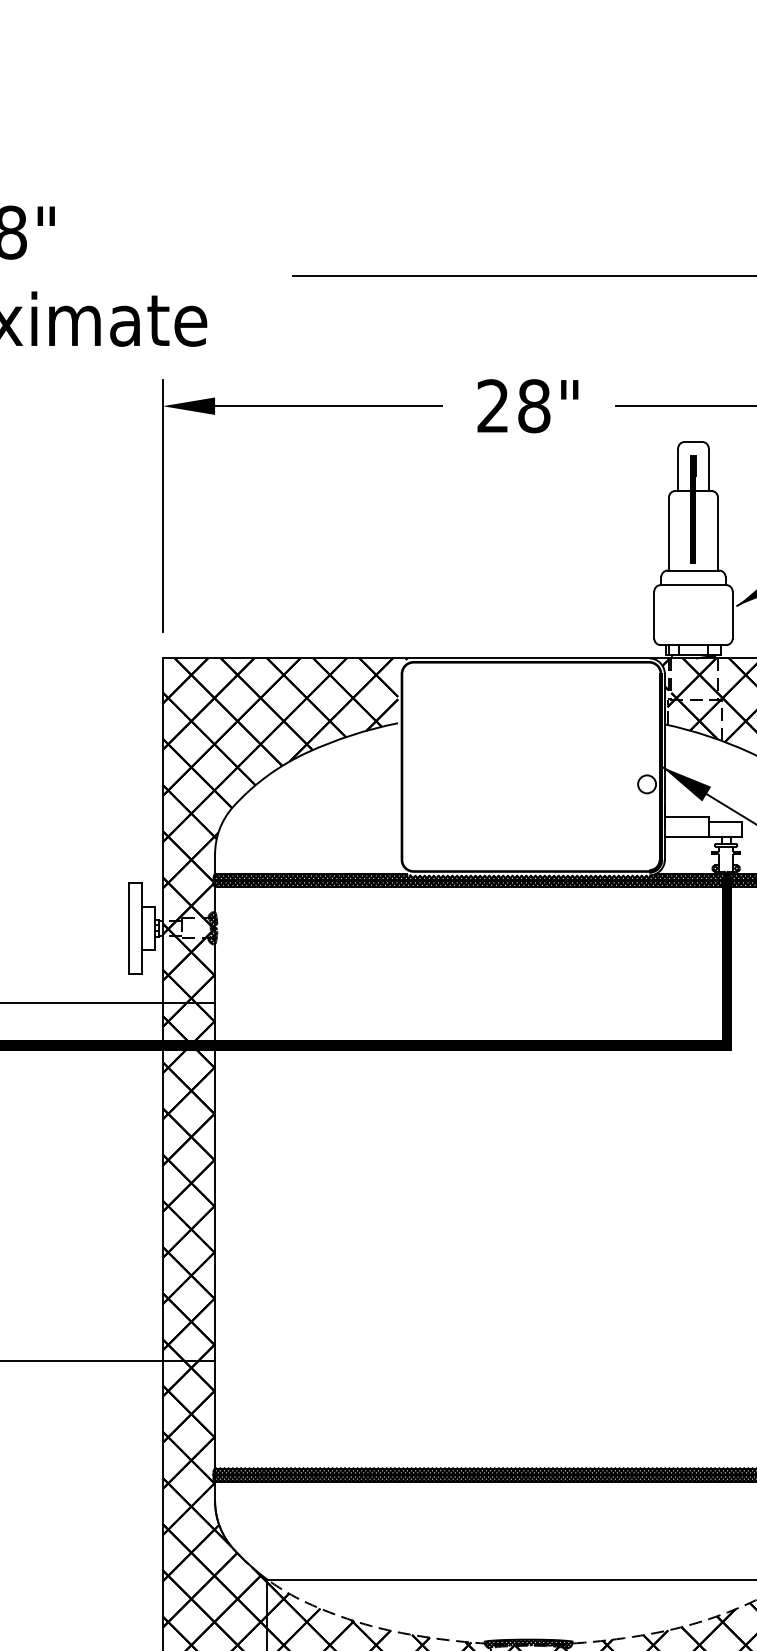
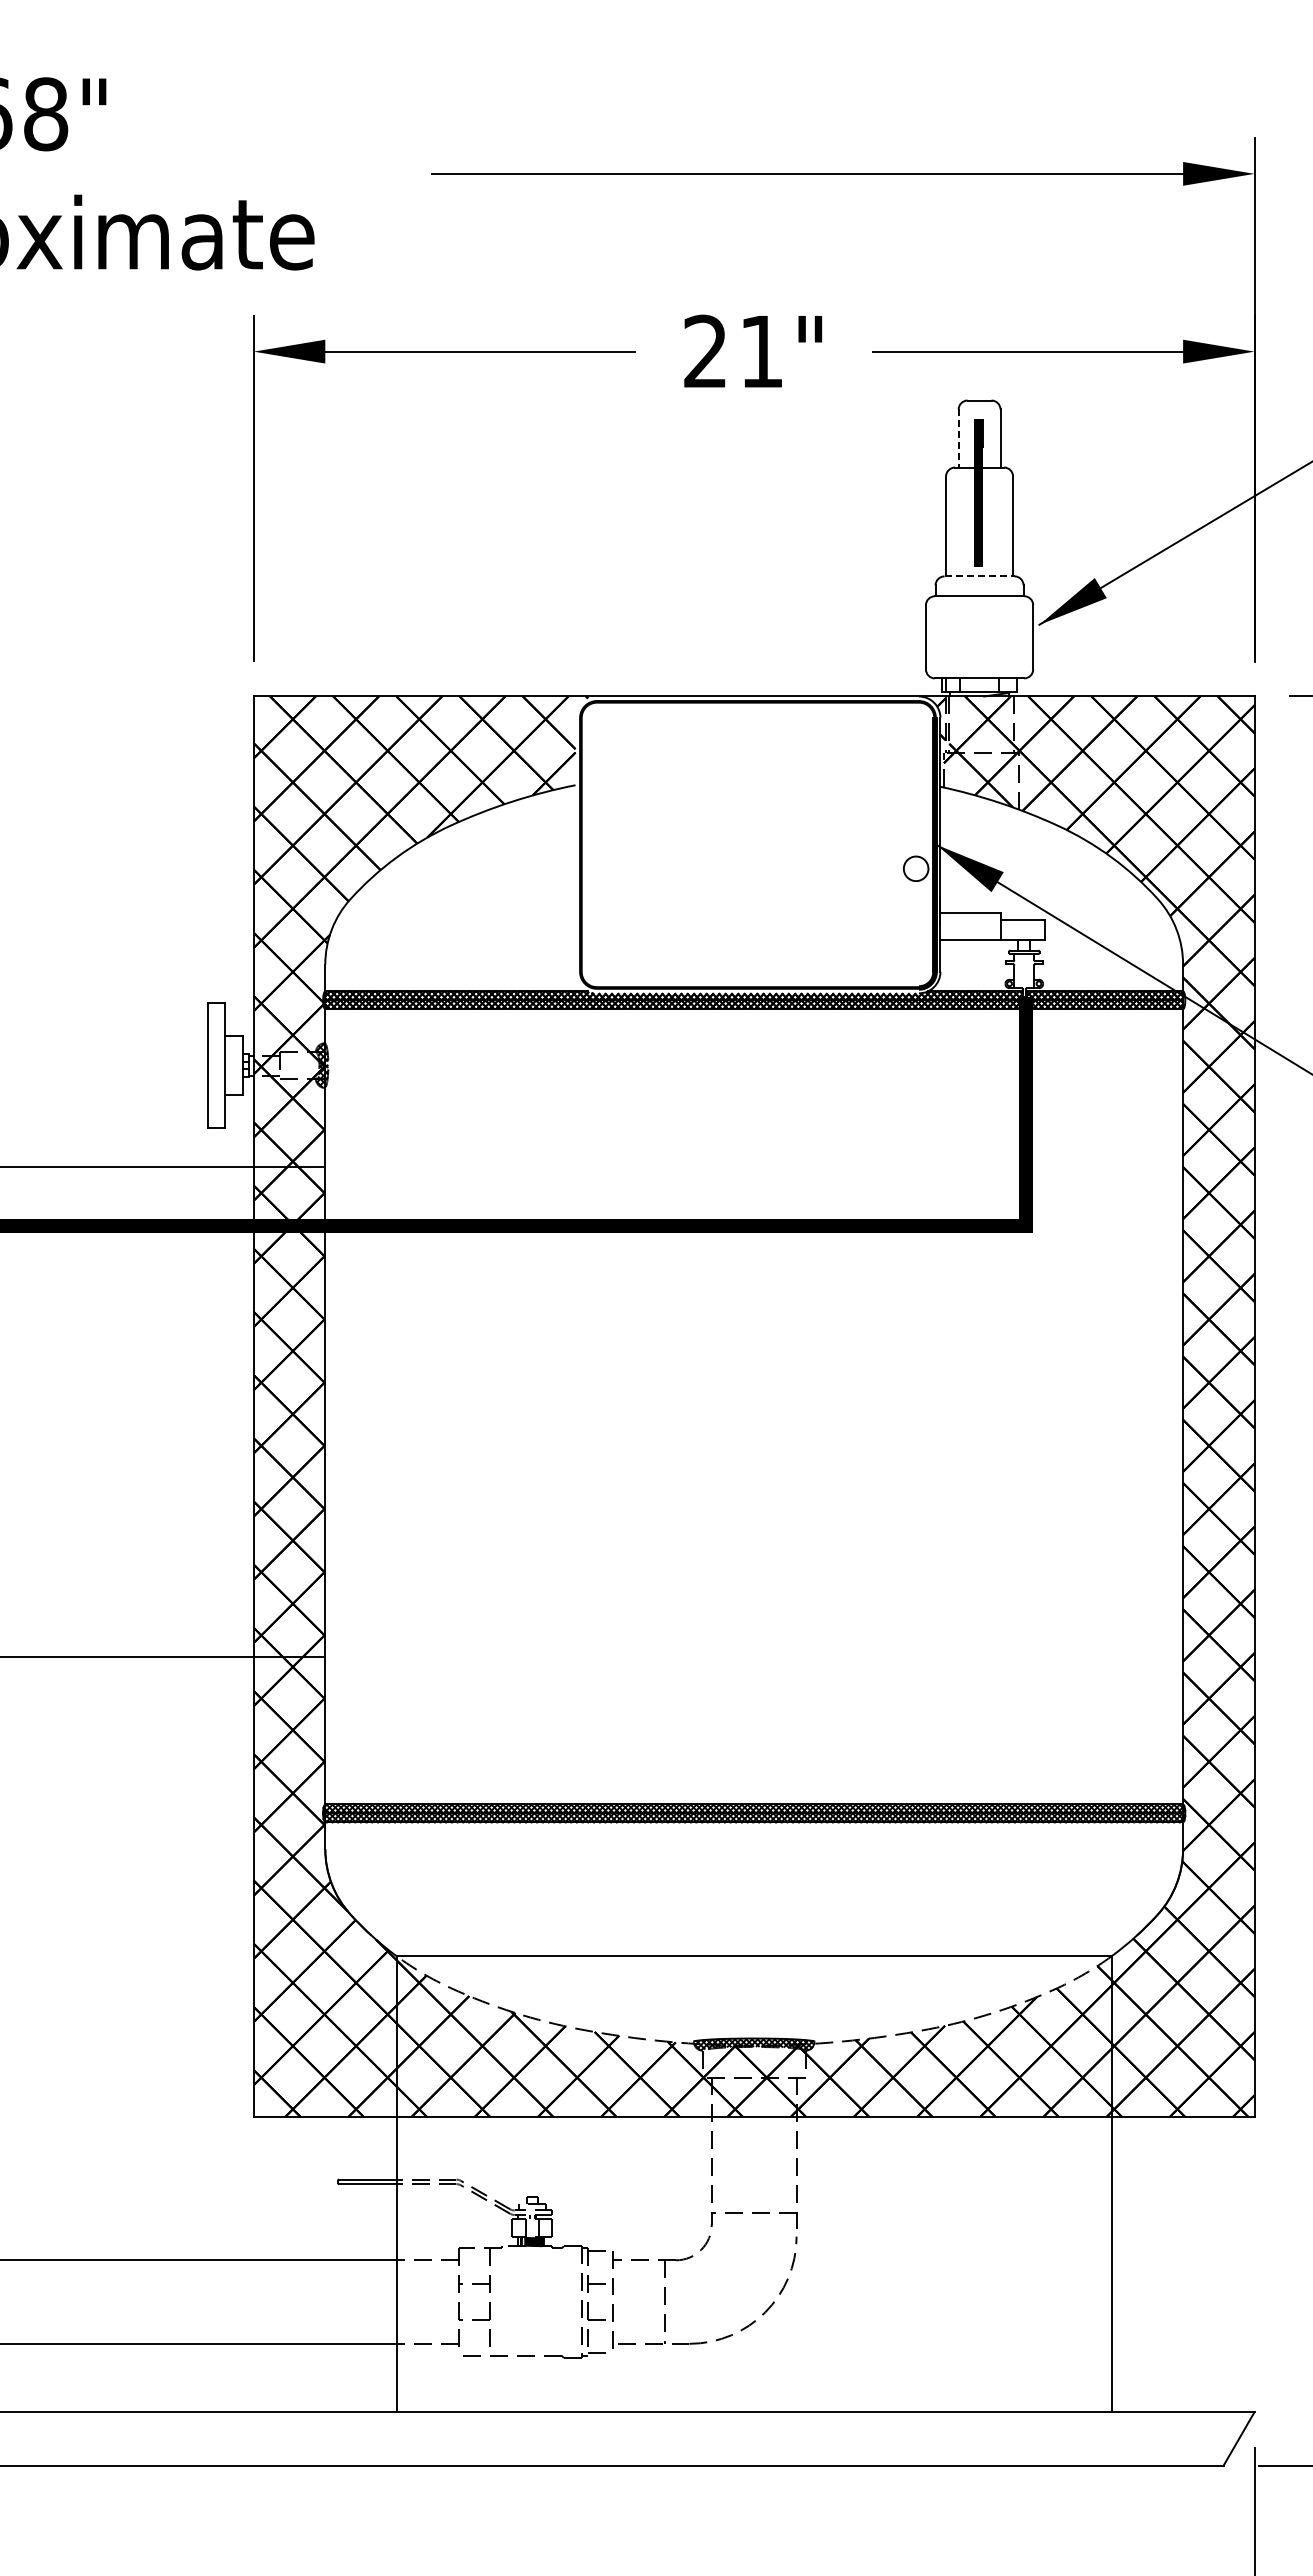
text: (534, 406) -> (761, 351), 28" -> 21"
line: (678, 470) -> (958, 439), solid -> dashed
line: (694, 570) -> (980, 576), solid -> dashed

